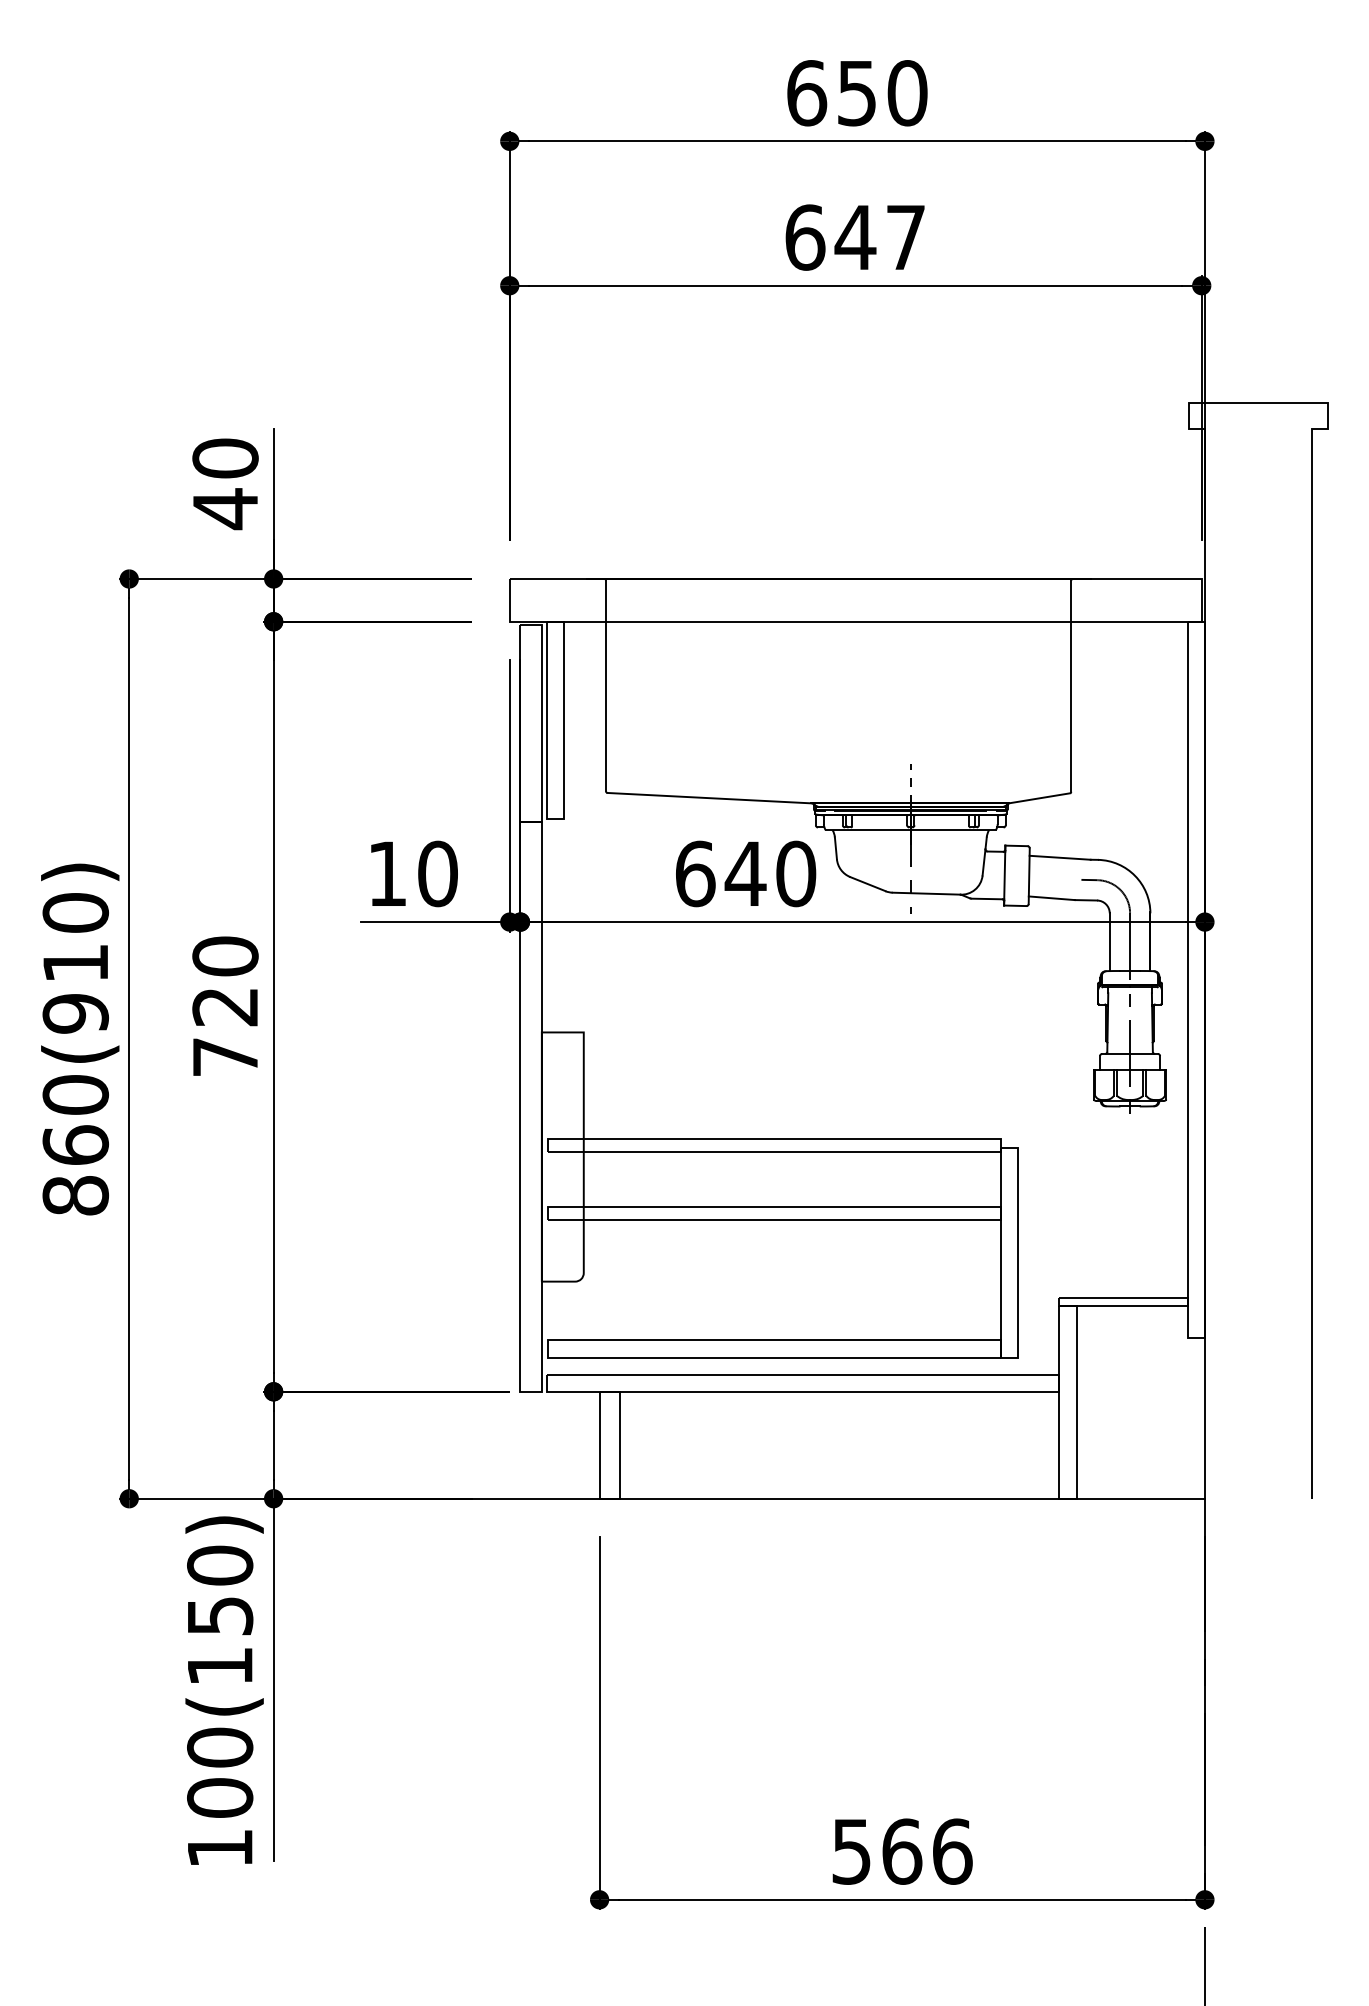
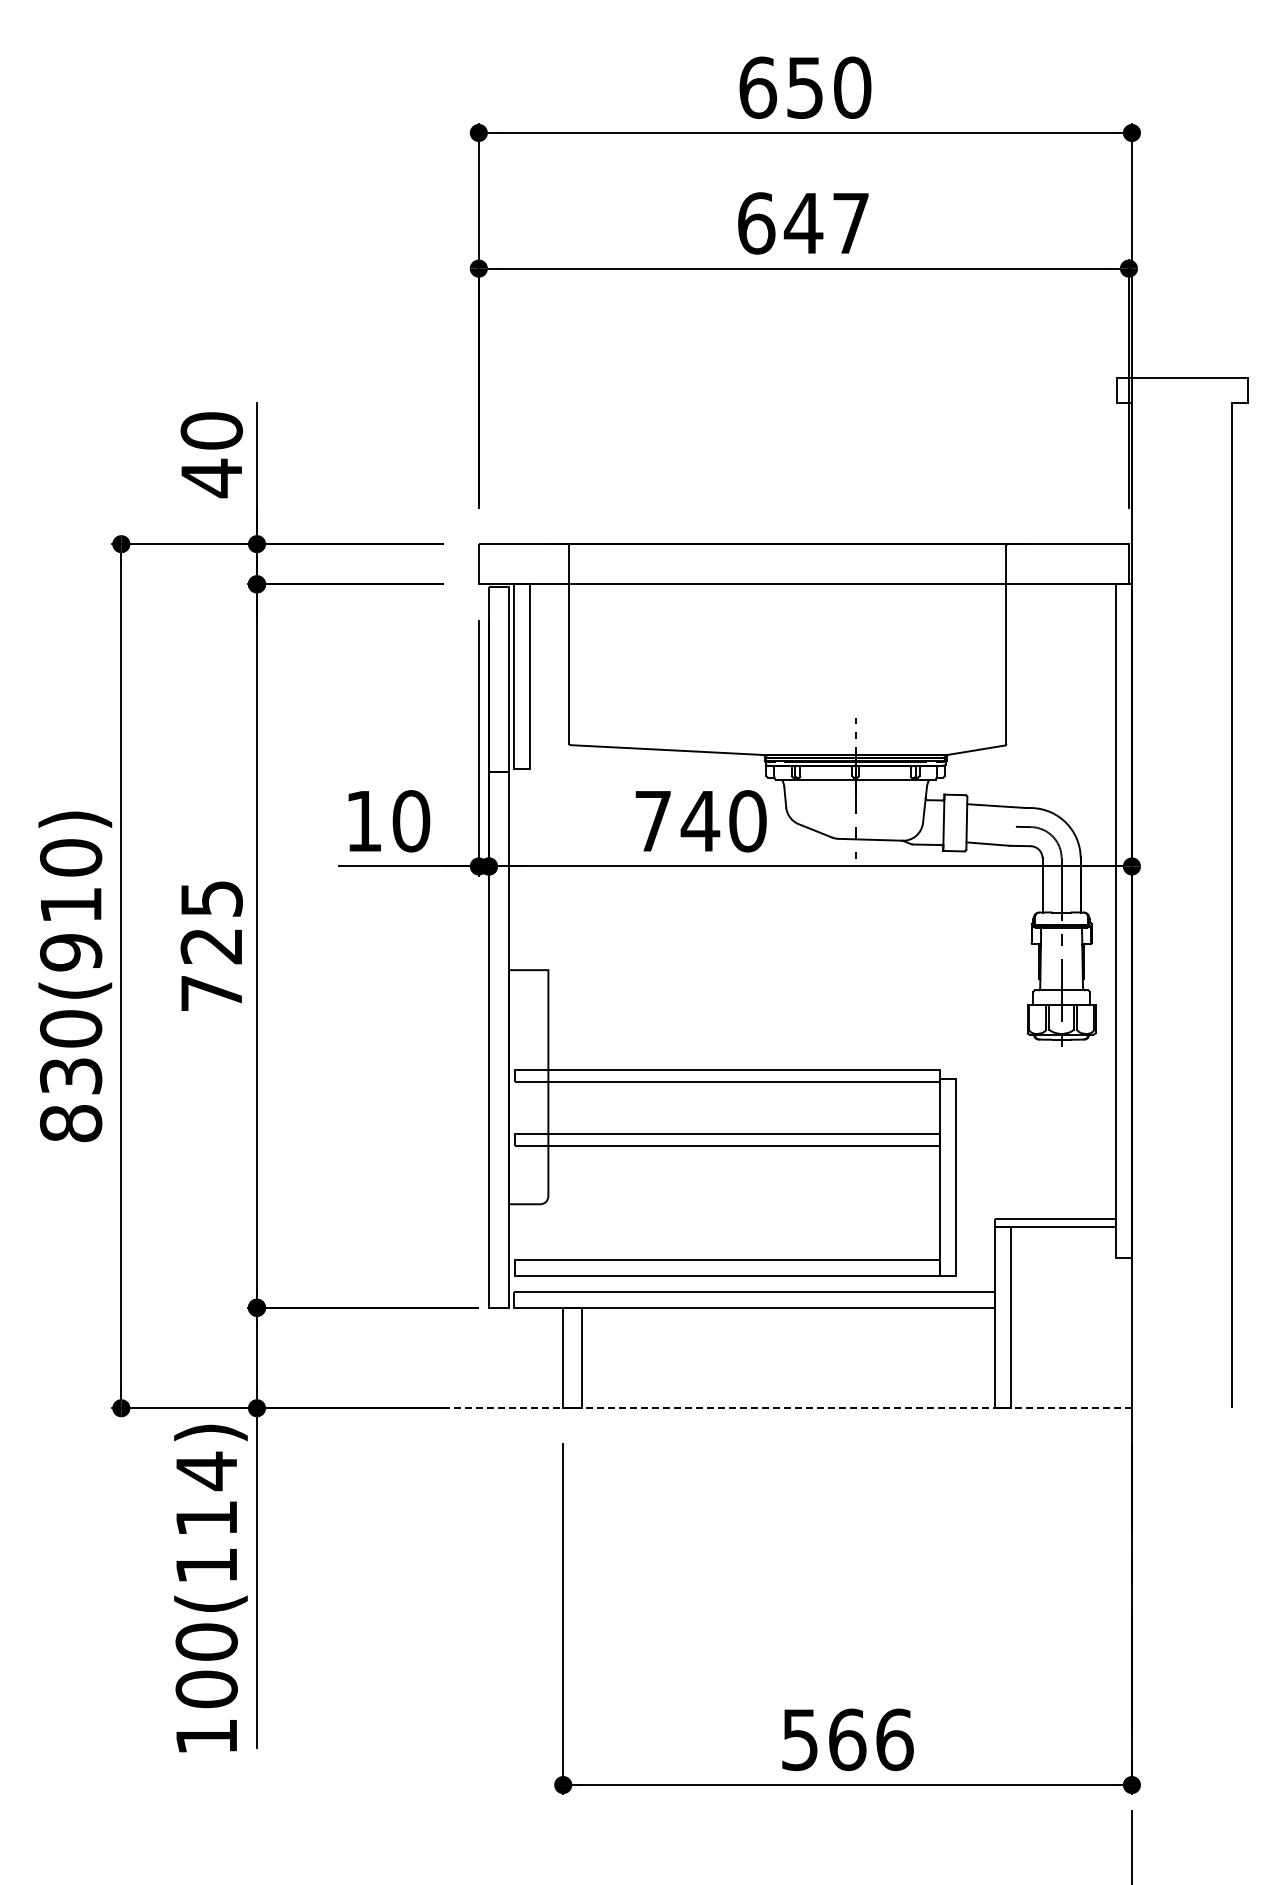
text: (695, 874) -> (653, 821), 640 -> 740
text: (225, 956) -> (211, 898), 720 -> 725
text: (75, 1144) -> (70, 1075), 860(910) -> 830(910)
line: (792, 1499) -> (744, 1408), solid -> dashed
text: (219, 1589) -> (206, 1493), 100(150) -> 100(114)

